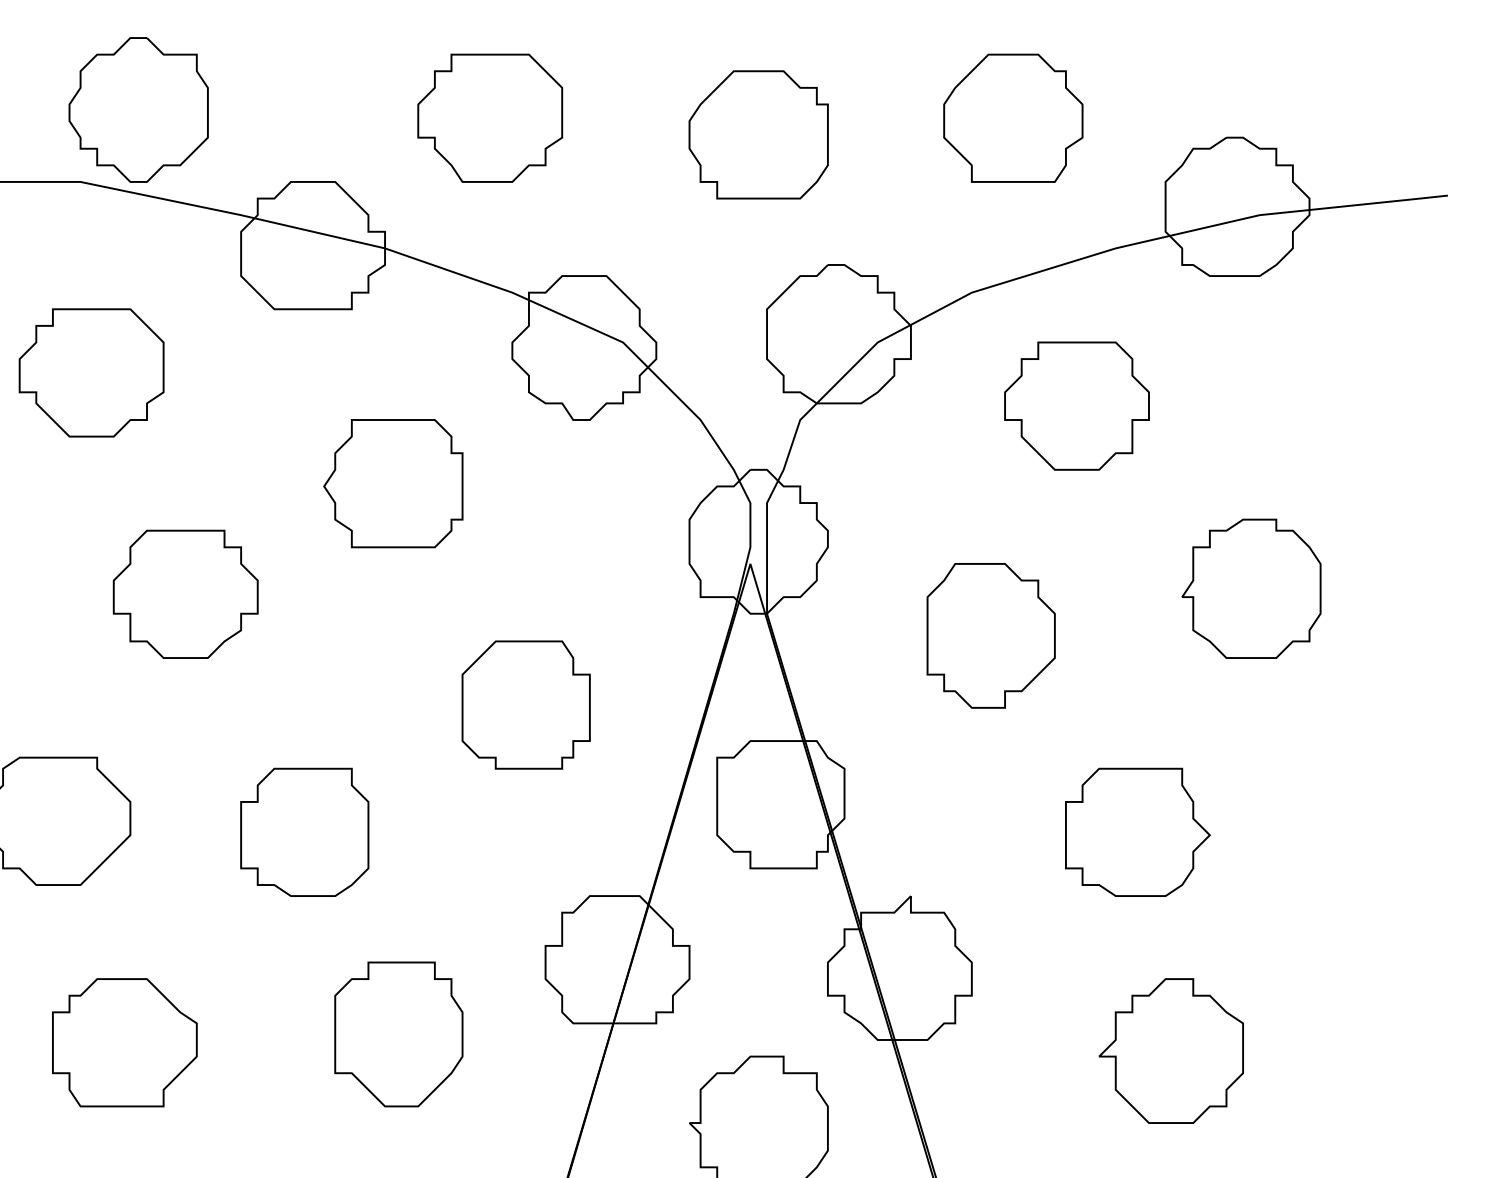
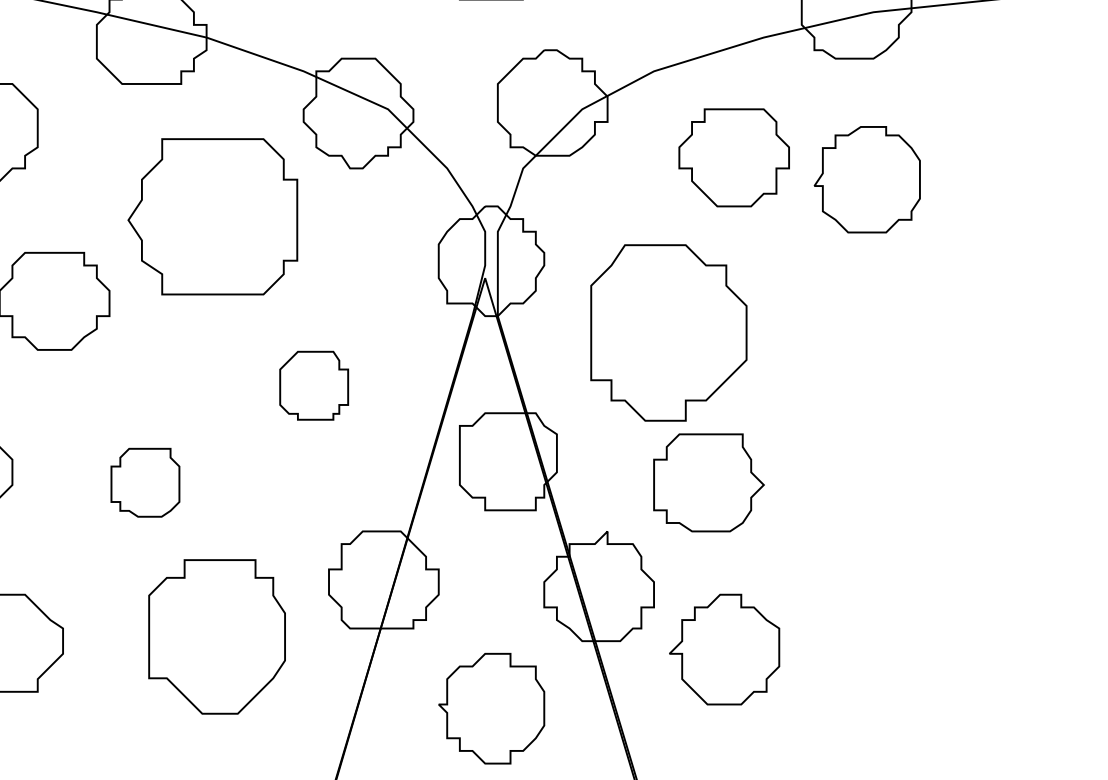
part: (393, 483) -> (213, 216), size x1.6
part: (1251, 588) -> (867, 179), moved
part: (990, 635) -> (668, 332), size x1.6
part: (525, 704) -> (313, 385), size x0.7
part: (304, 831) -> (145, 482), size x0.7
part: (1137, 831) -> (708, 482), moved
part: (398, 1034) -> (216, 636), size x1.4
part: (1170, 1050) -> (723, 649), moved

